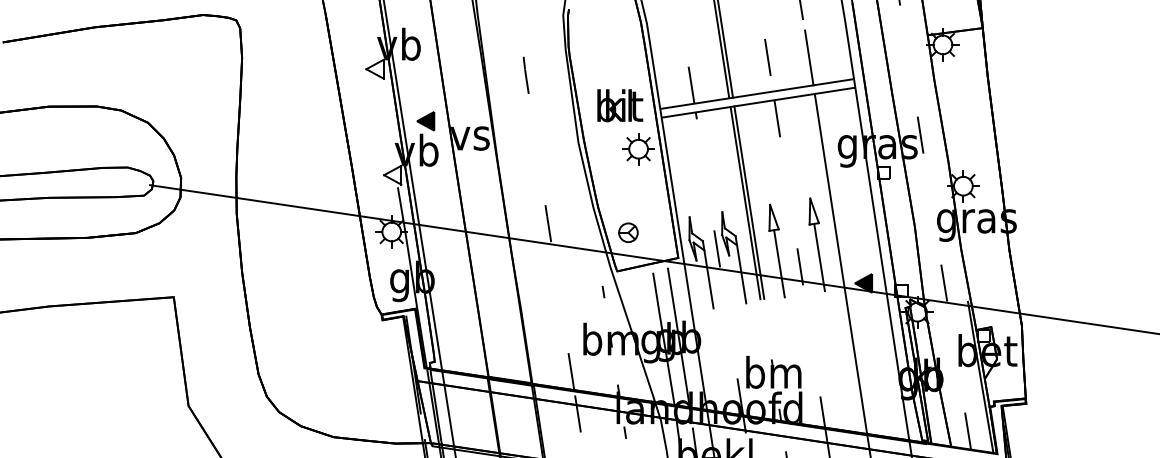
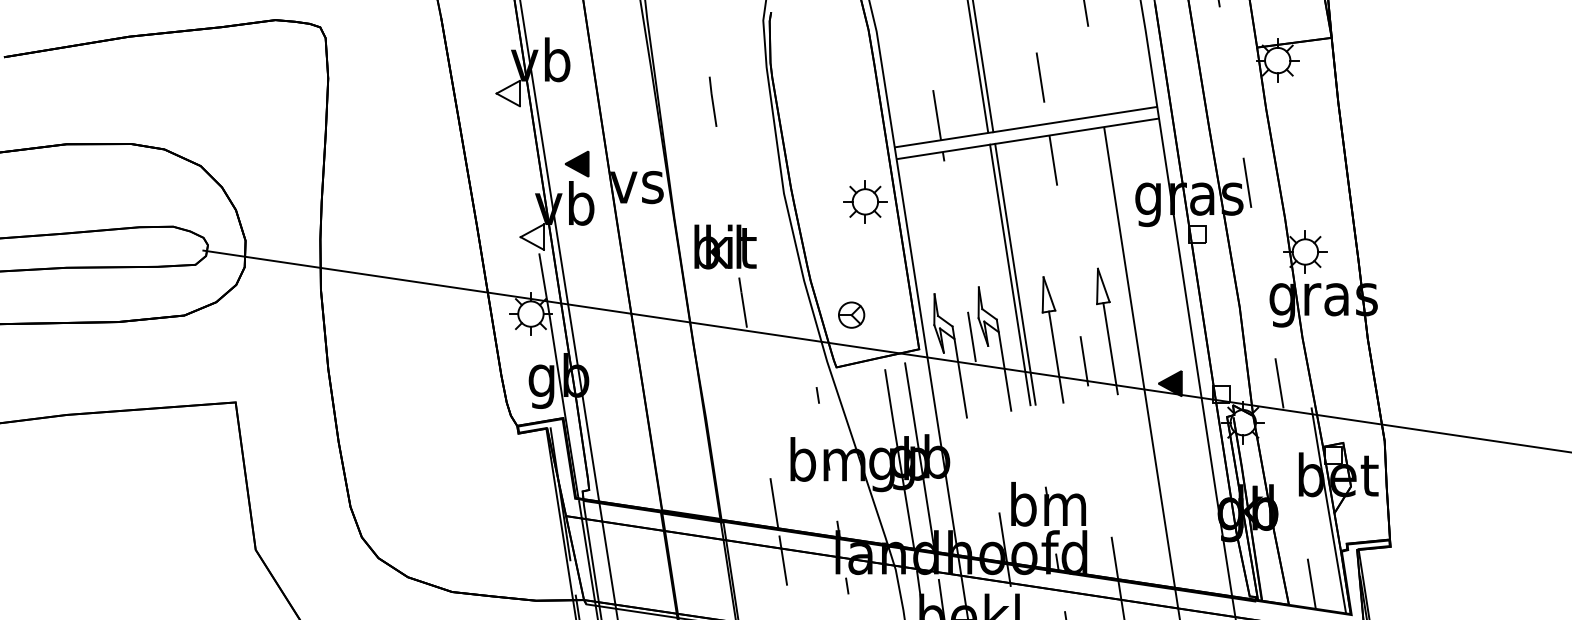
line: (809, 58) -> (1096, 78), removed
text: (620, 105) -> (725, 246), moved

